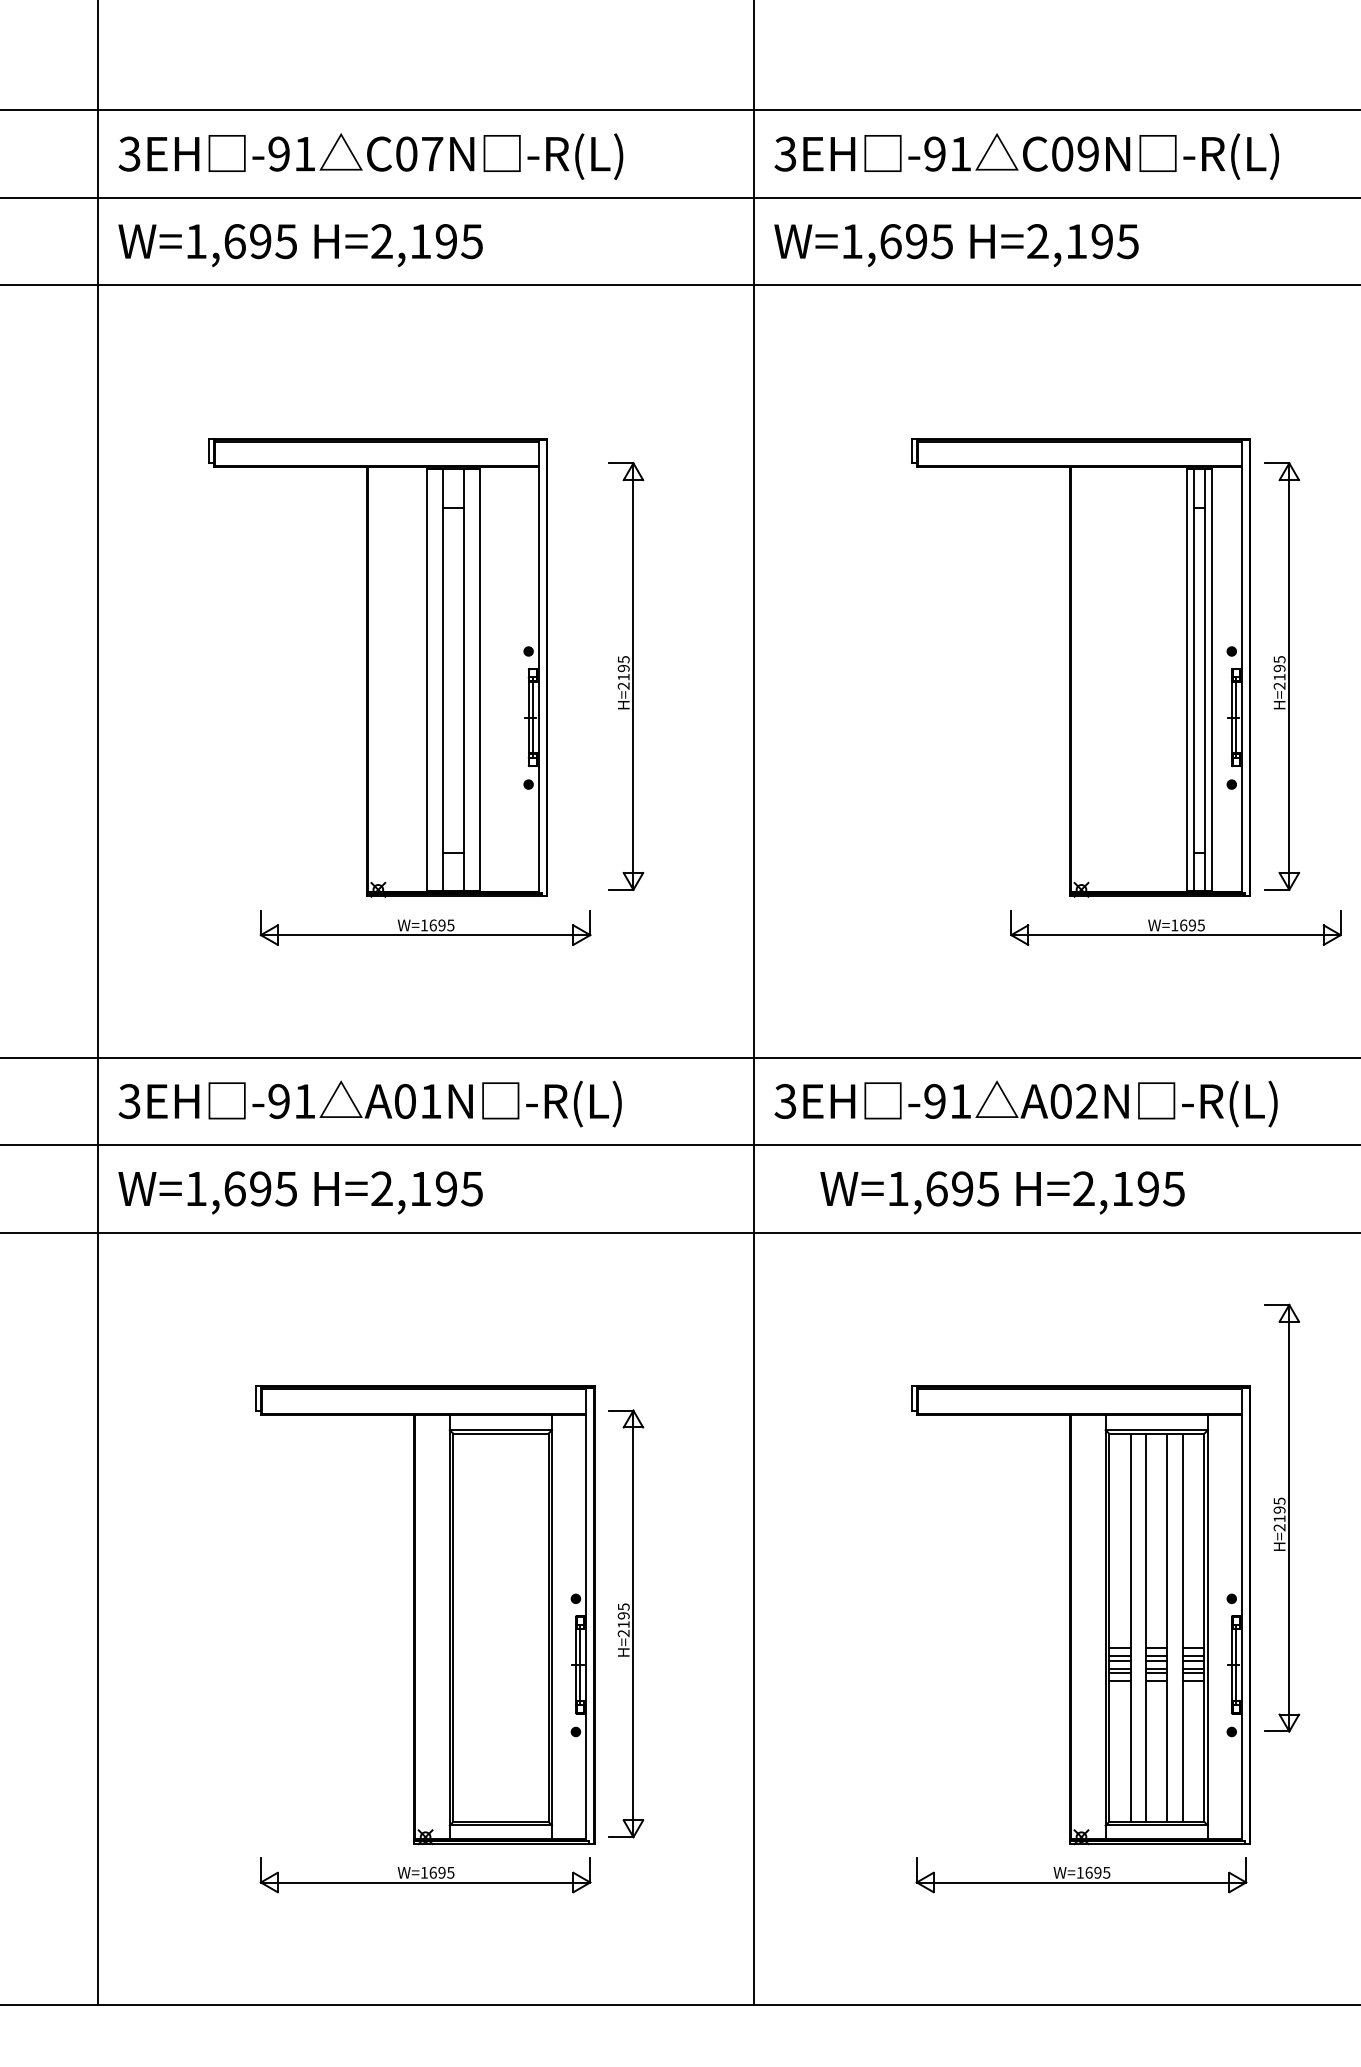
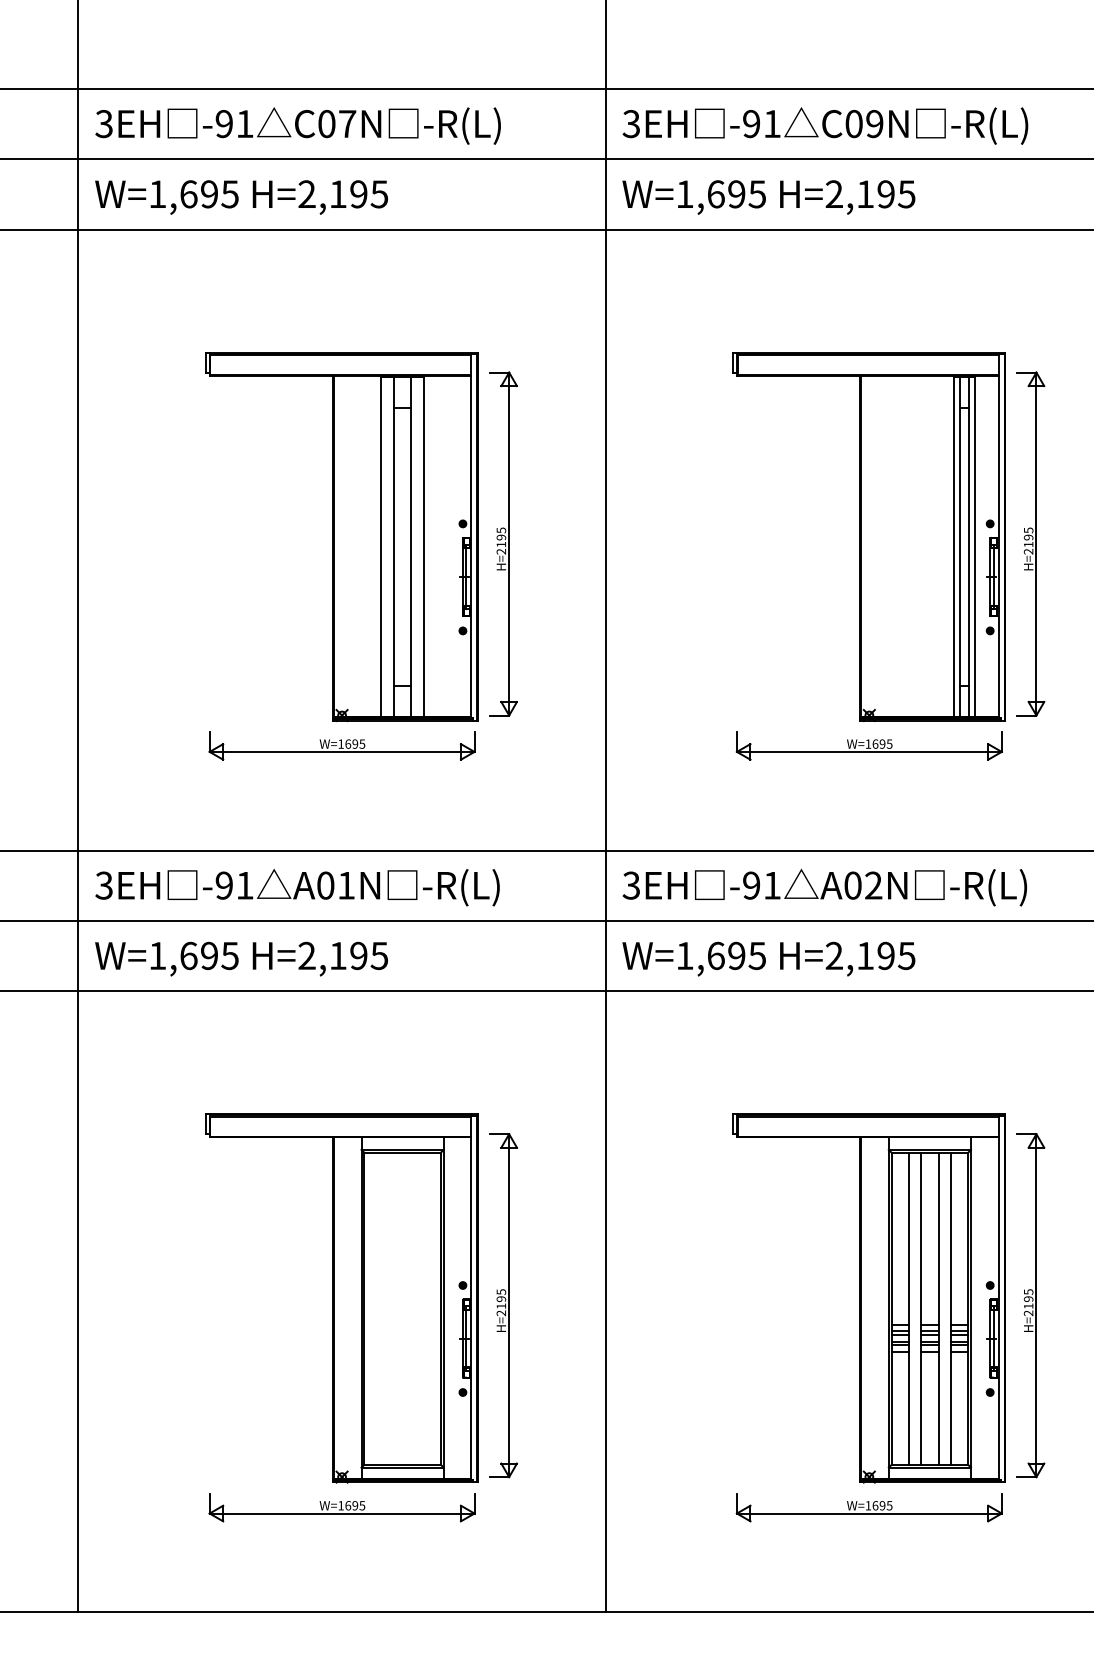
part: (377, 668) -> (341, 537), moved
part: (1174, 927) -> (868, 745), moved
text: (1002, 1192) -> (768, 958), moved
part: (1281, 1517) -> (1030, 1305), moved

